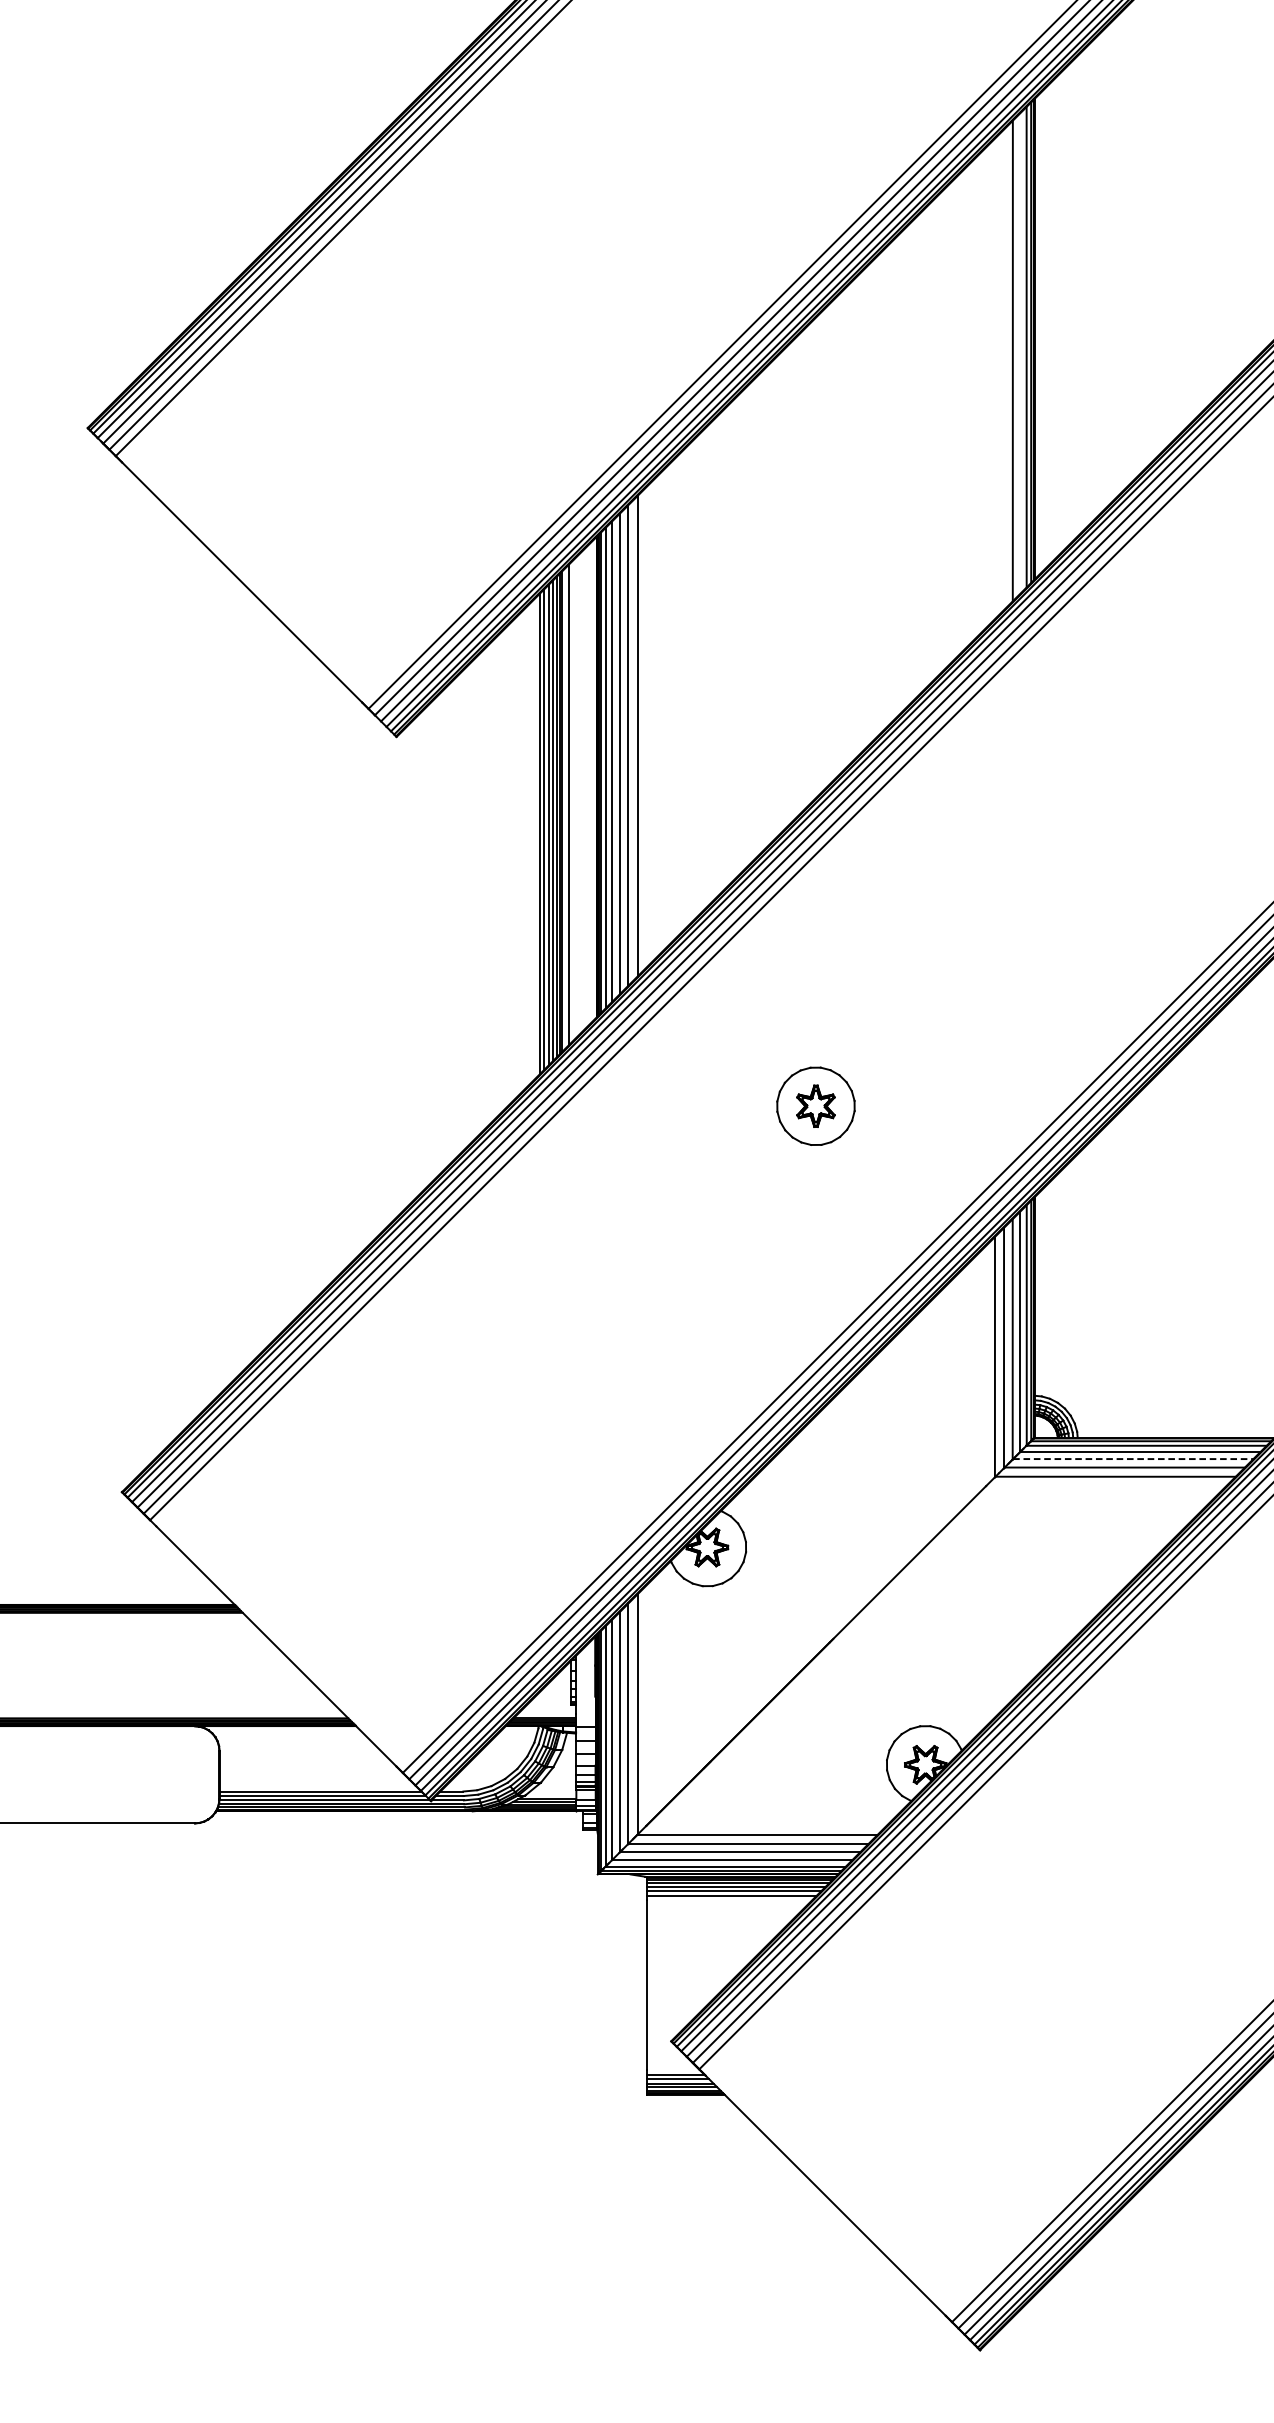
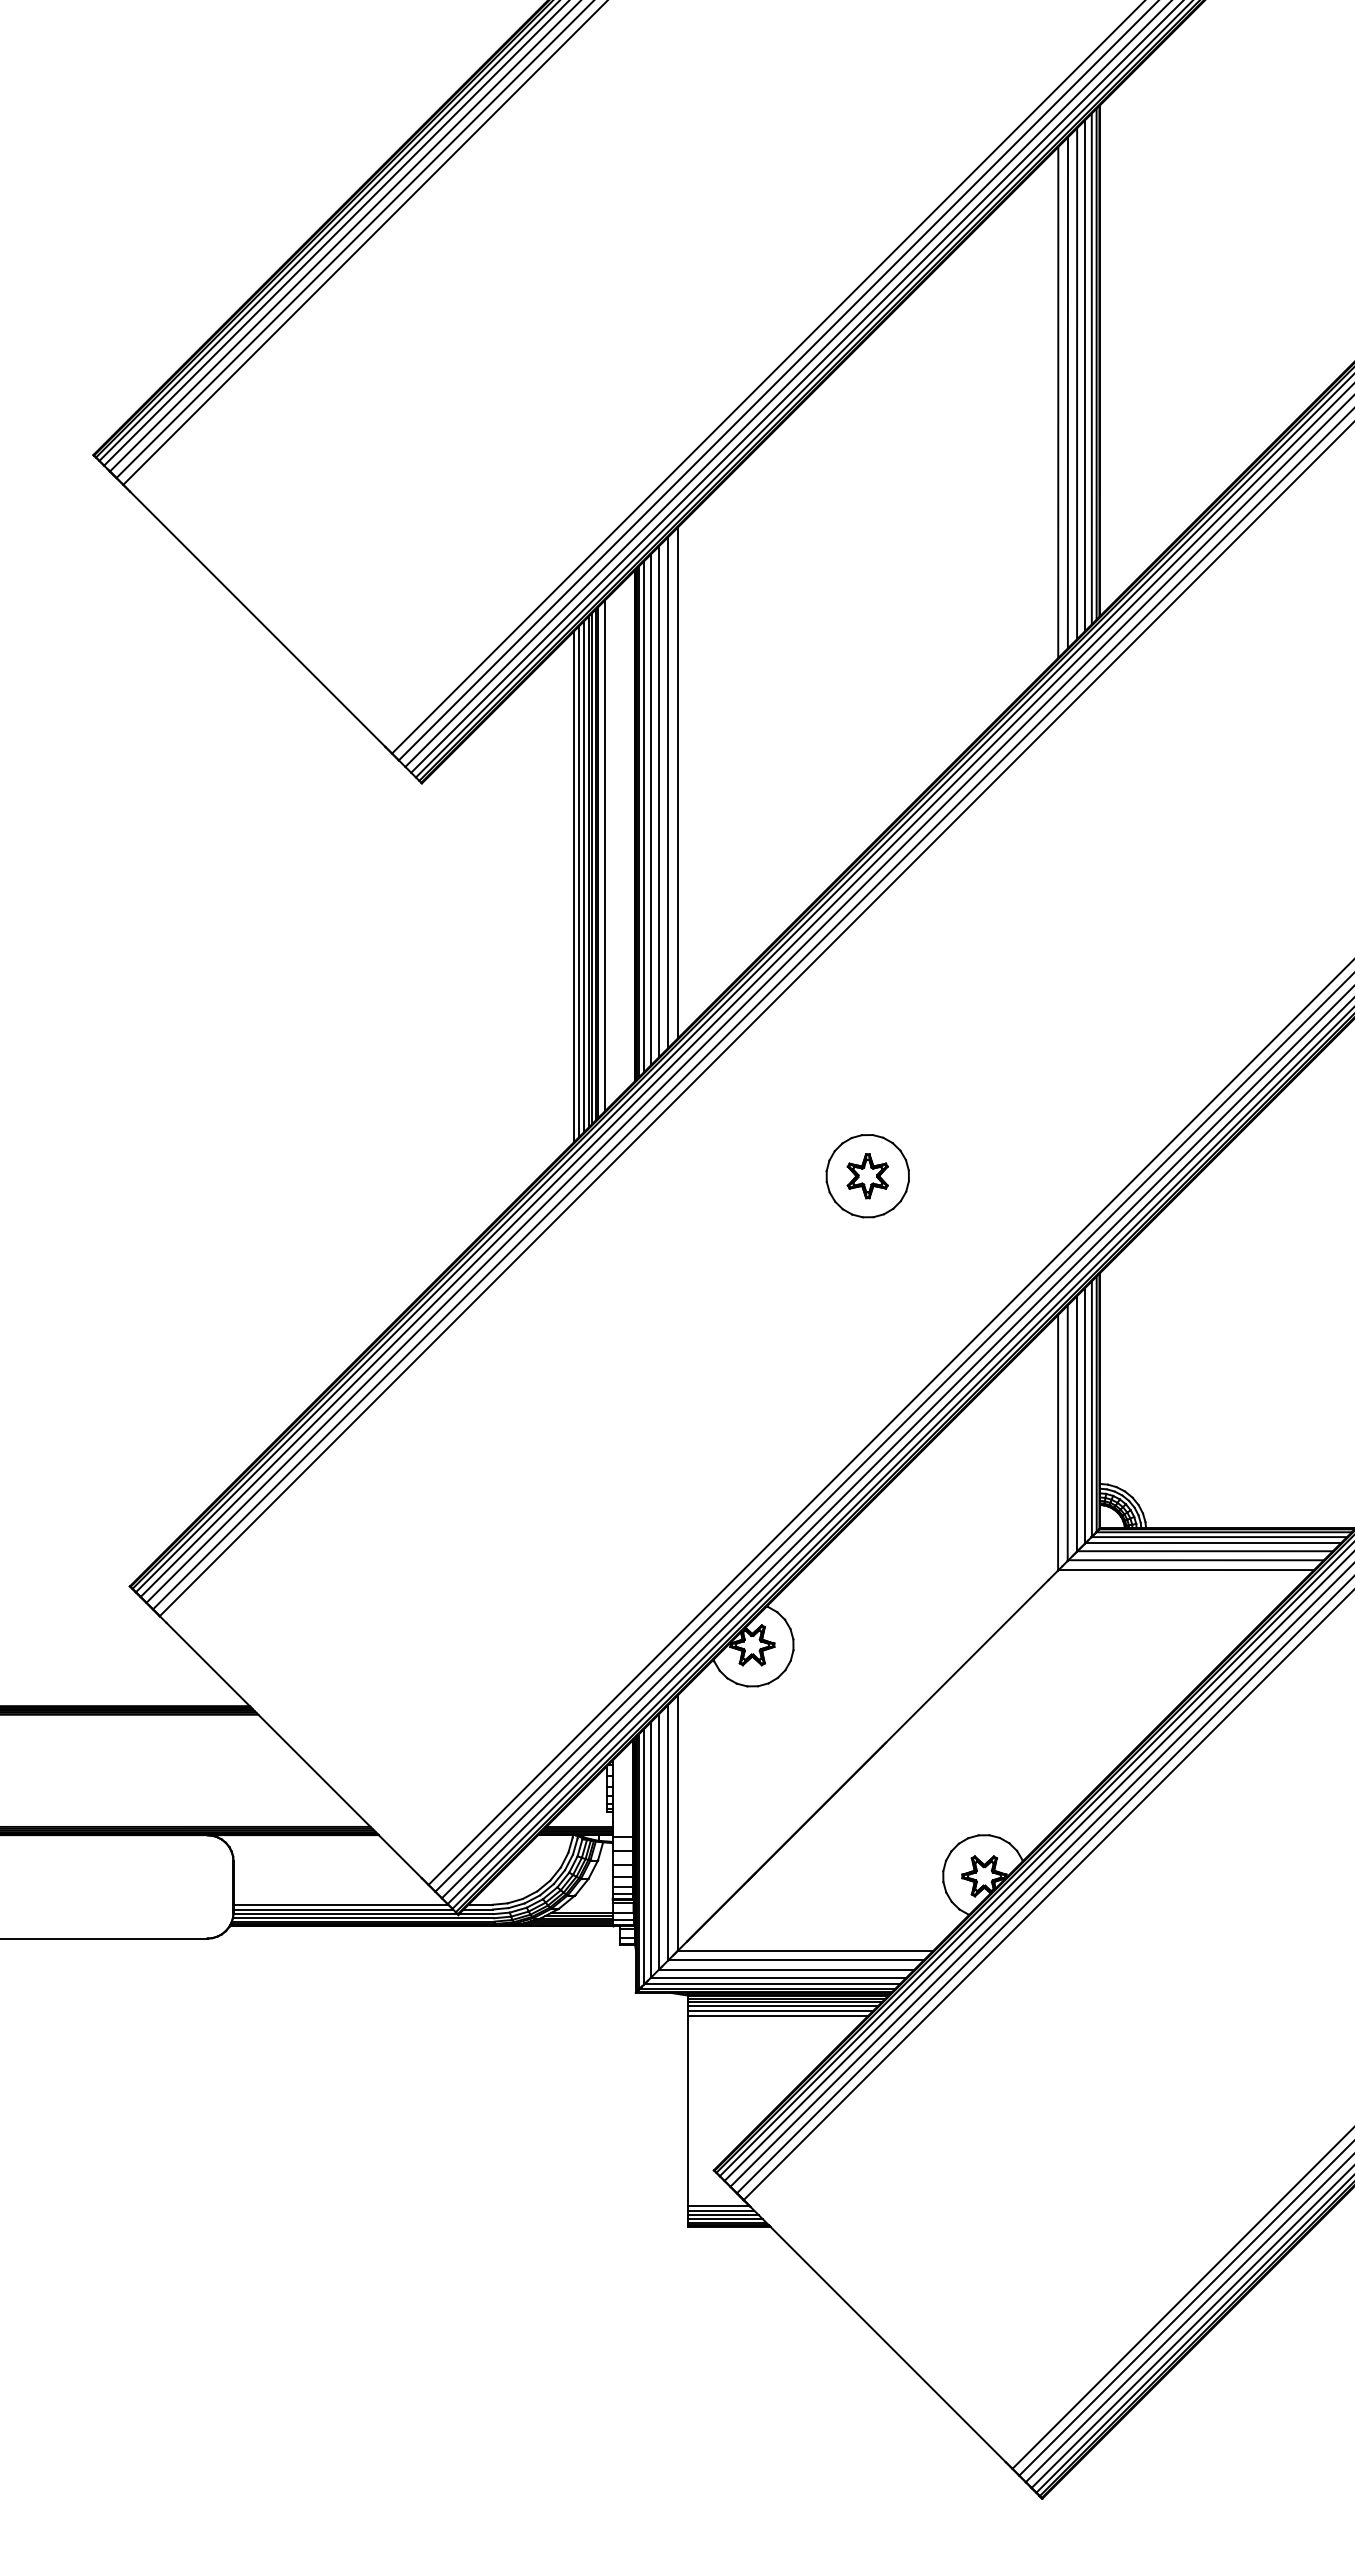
line: (1020, 353) -> (1085, 375), added
line: (1003, 369) -> (1067, 392), added
line: (995, 378) -> (1058, 402), added
line: (1133, 1459) -> (1205, 1551), dashed -> solid

